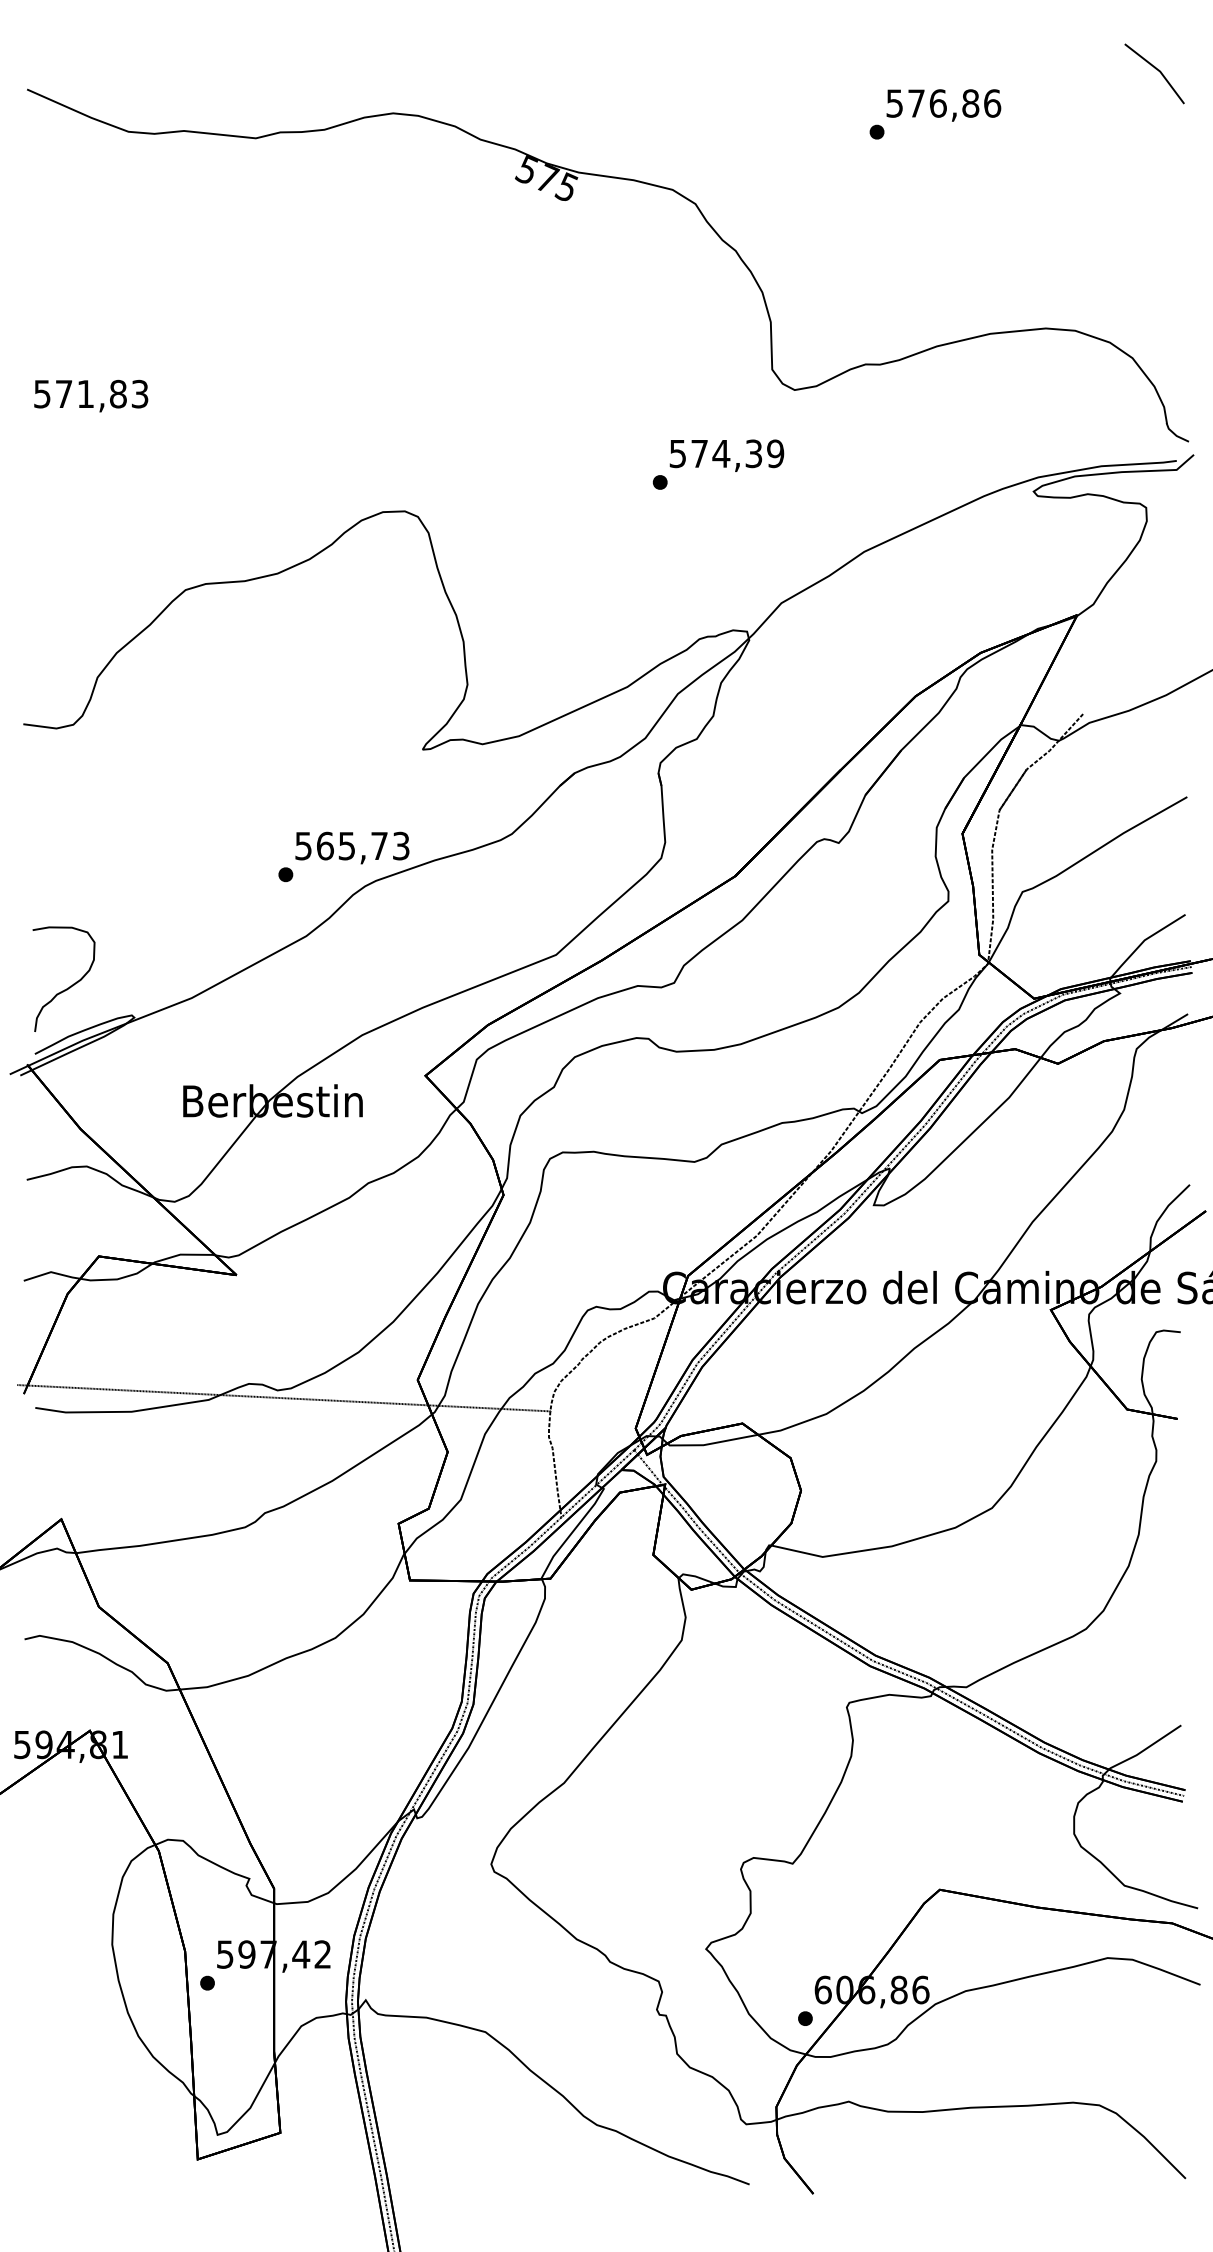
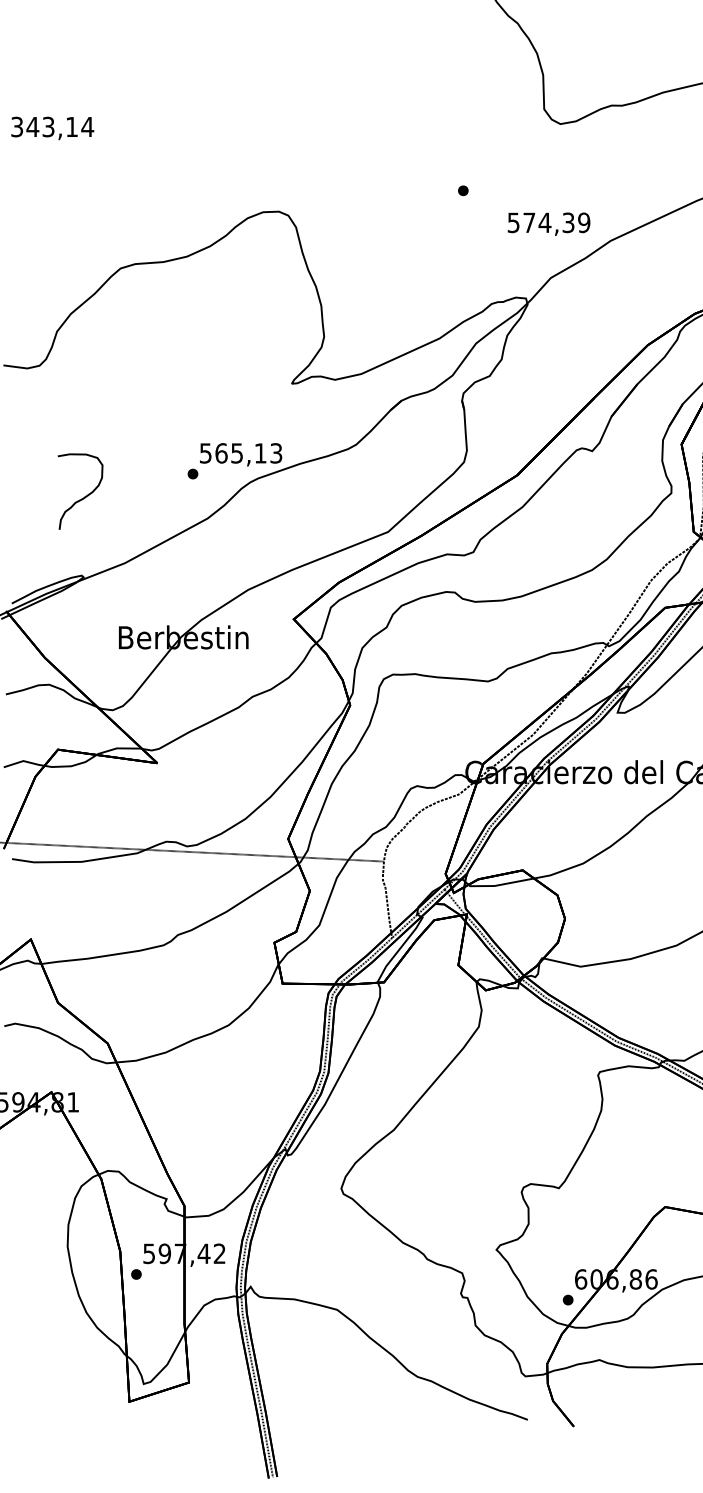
text: (91, 393) -> (52, 126), 571,83 -> 343,14
text: (726, 455) -> (548, 224), moved
text: (379, 845) -> (260, 452), 565,73 -> 565,13
curve: (67, 987) -> (82, 497), moved

